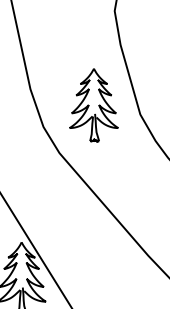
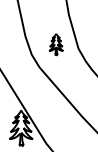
part: (94, 105) -> (56, 44), size x0.6

